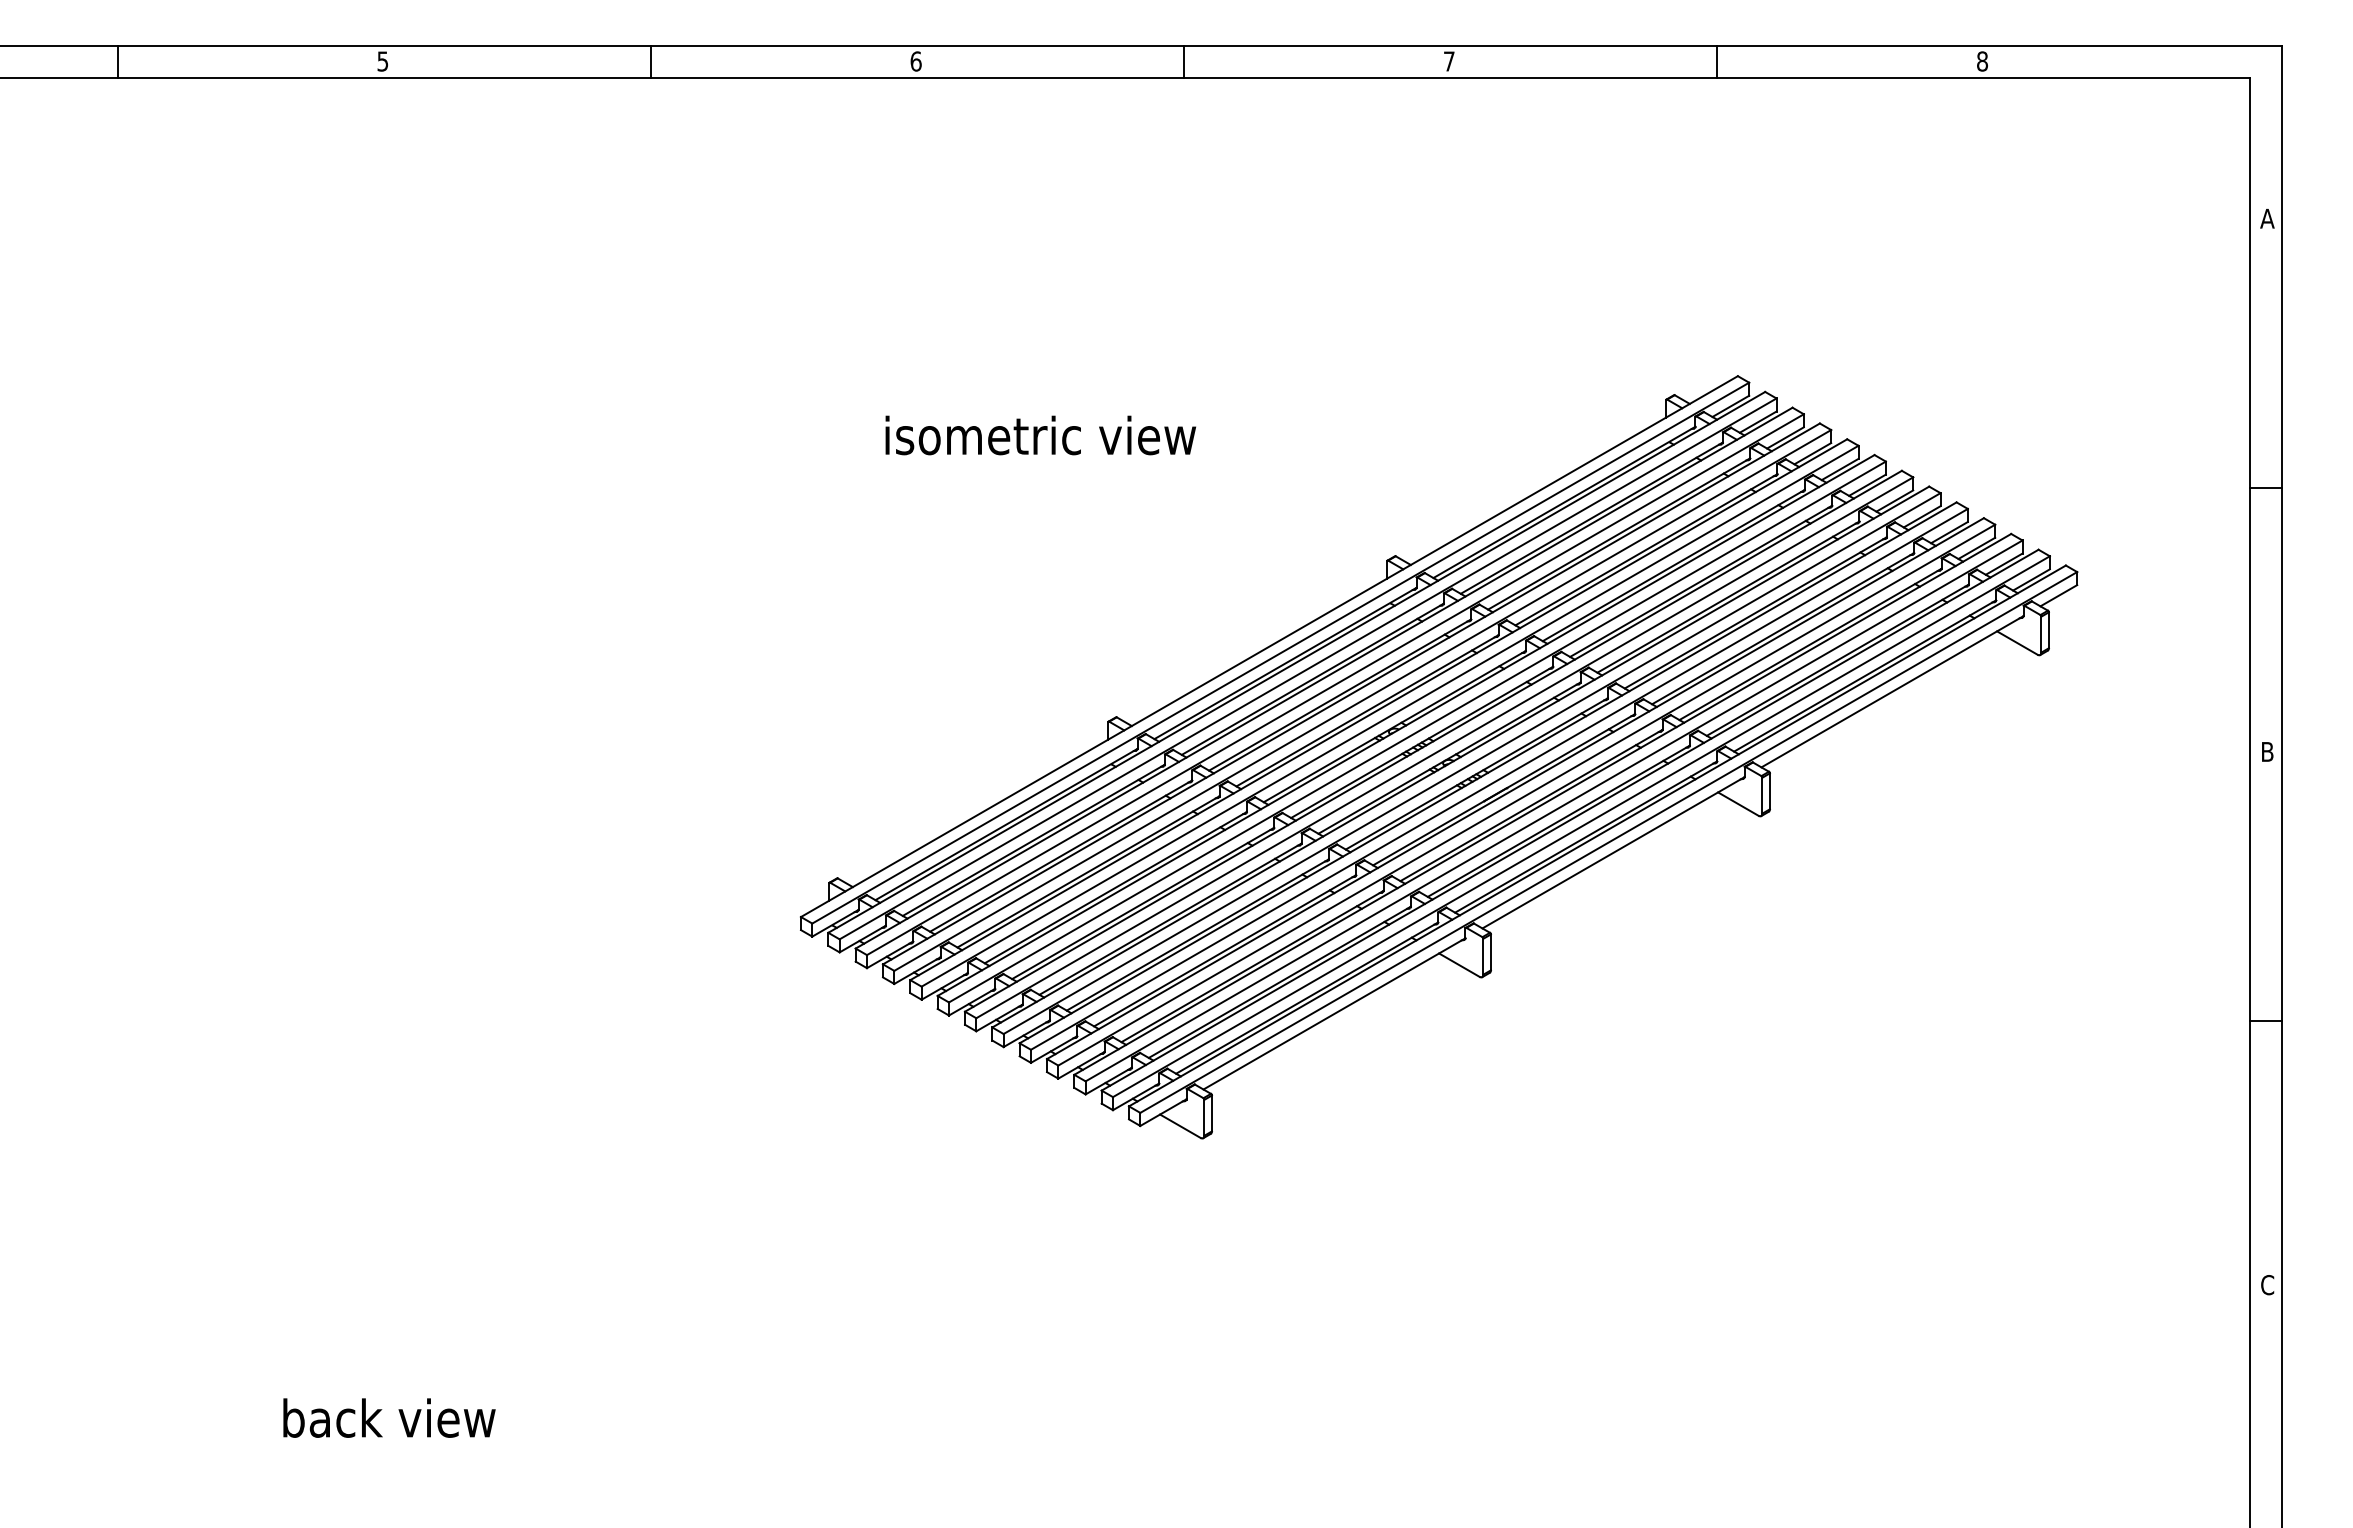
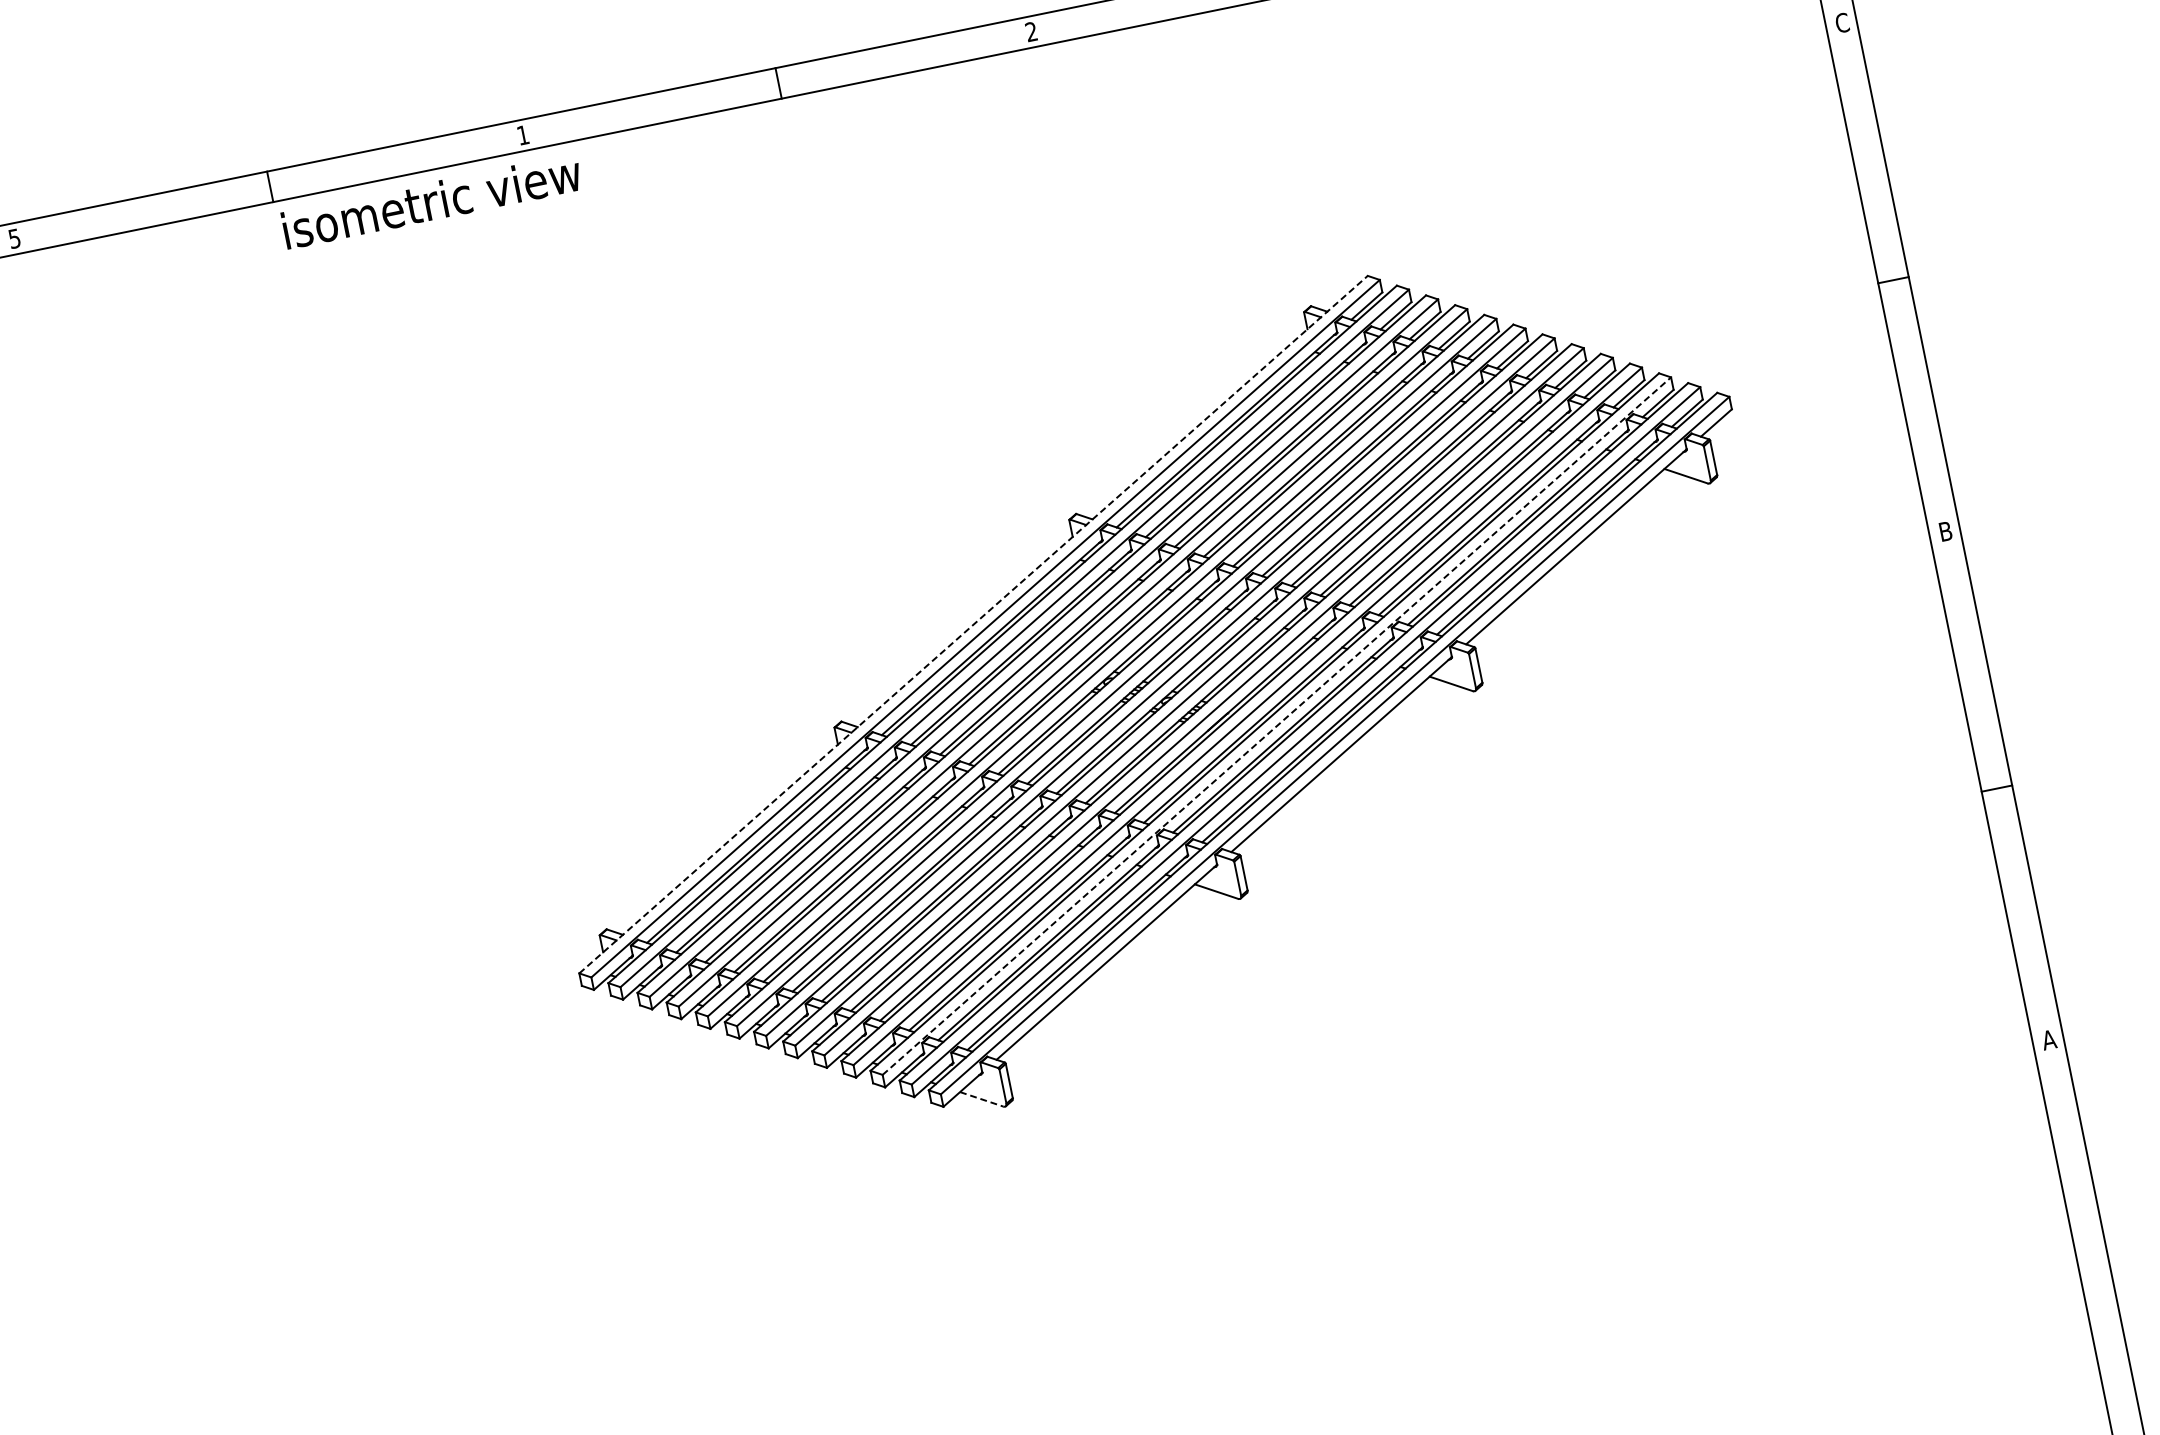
text: (915, 61) -> (522, 135), 6 -> 1
text: (1449, 61) -> (1031, 31), 7 -> 2
text: (2267, 218) -> (1842, 22), A -> C
text: (1040, 435) -> (431, 201), moved
line: (1269, 646) -> (973, 624), solid -> dashed
line: (1554, 810) -> (1277, 725), solid -> dashed
line: (1180, 1126) -> (981, 1099), solid -> dashed
text: (2267, 1285) -> (2049, 1040), C -> A

